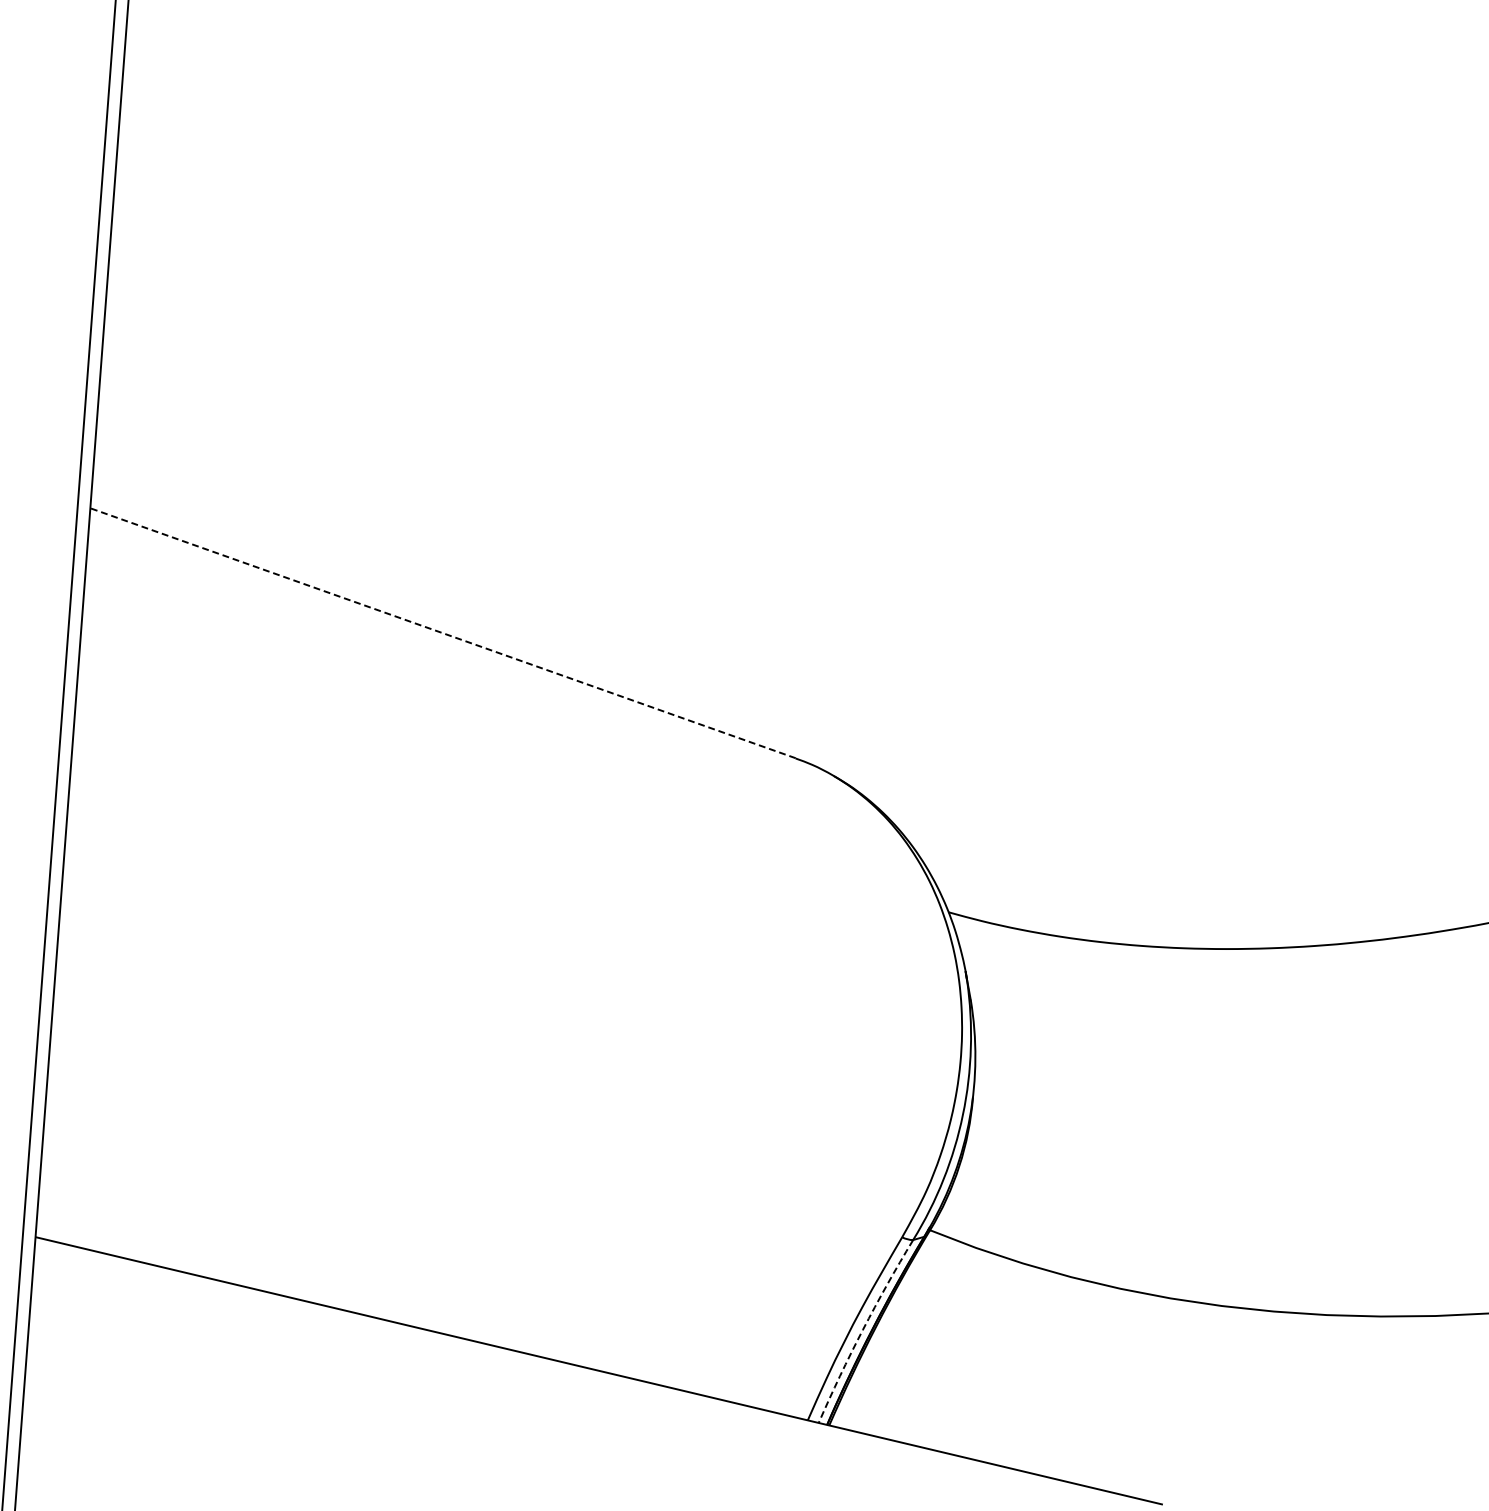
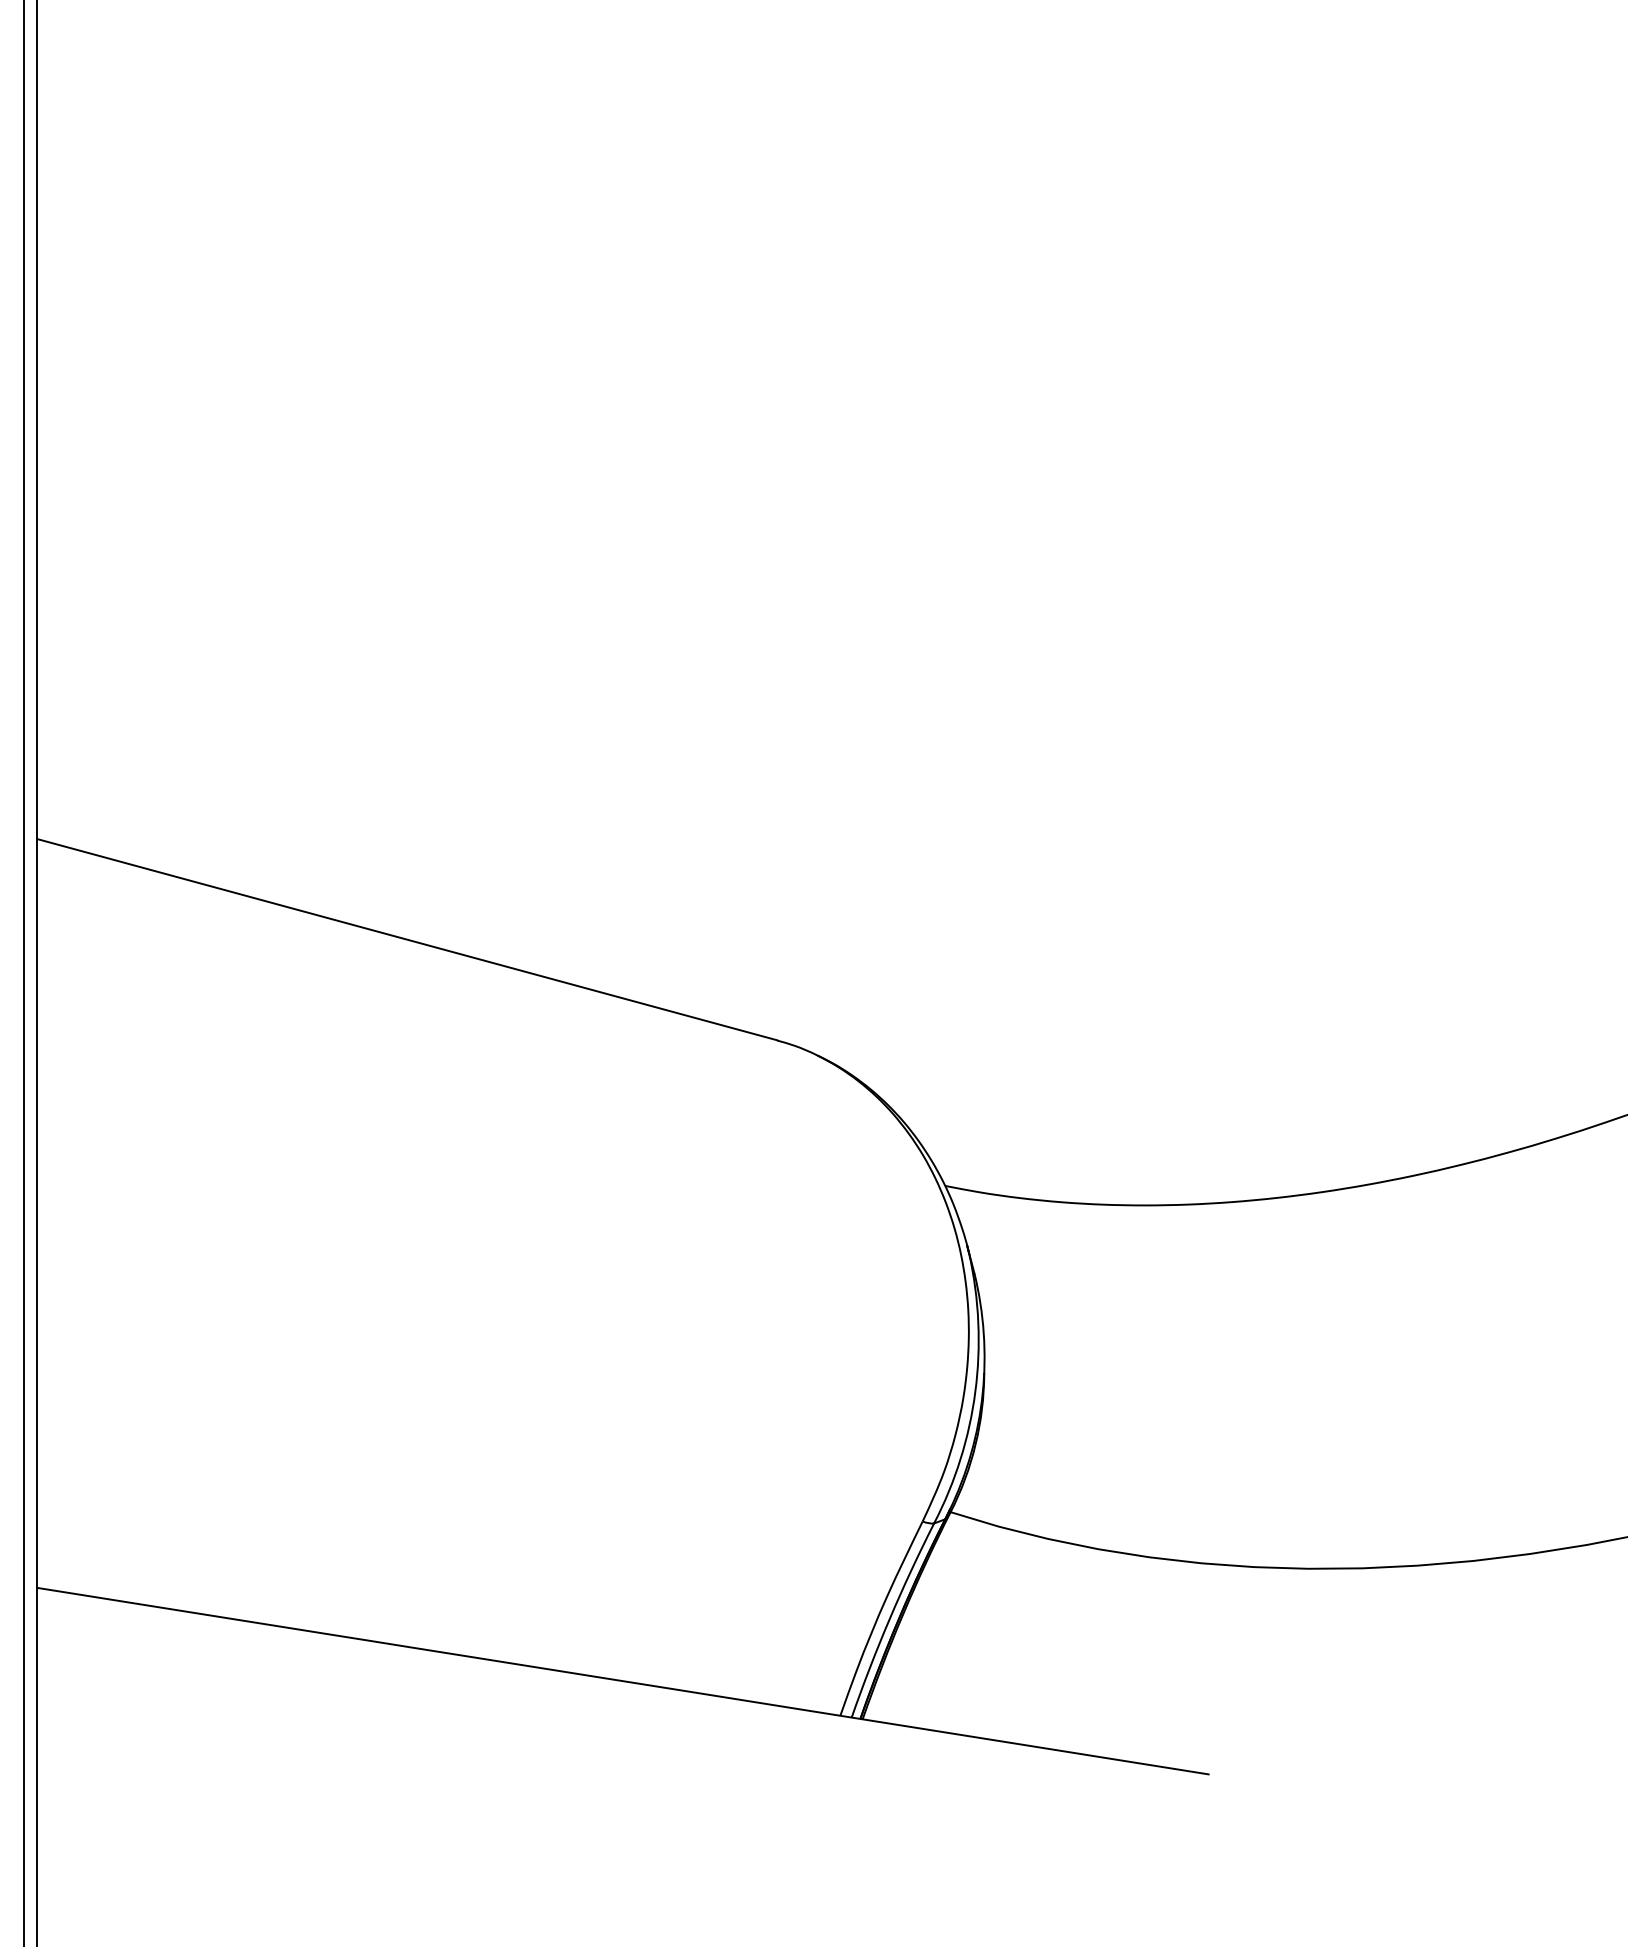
line: (442, 633) -> (406, 939), dashed -> solid
arc: (862, 1330) -> (889, 1619), dashed -> solid

